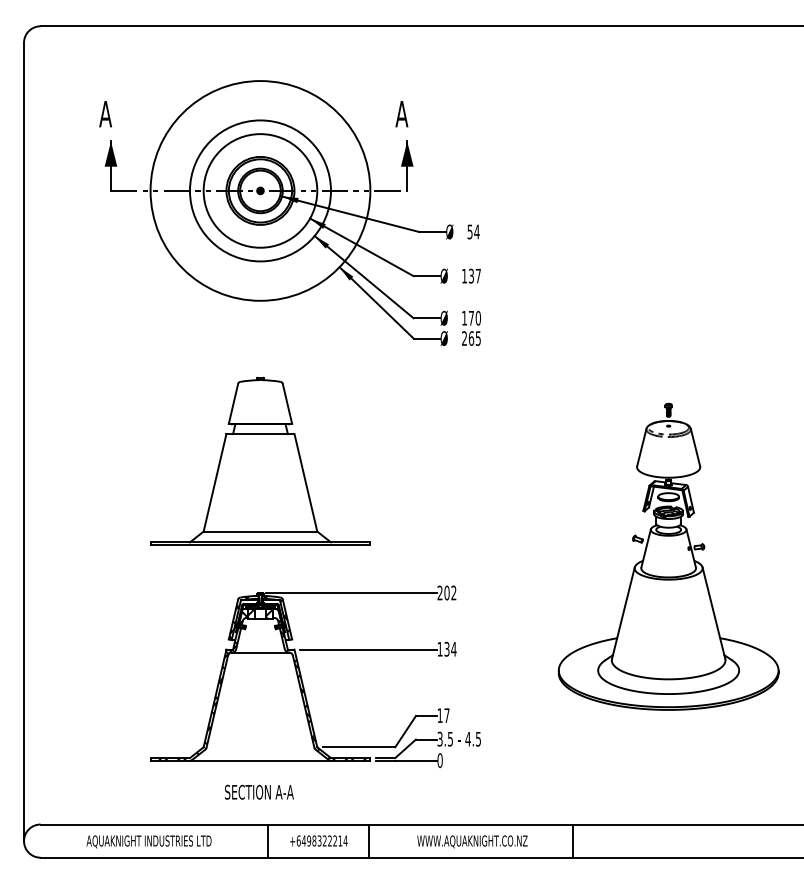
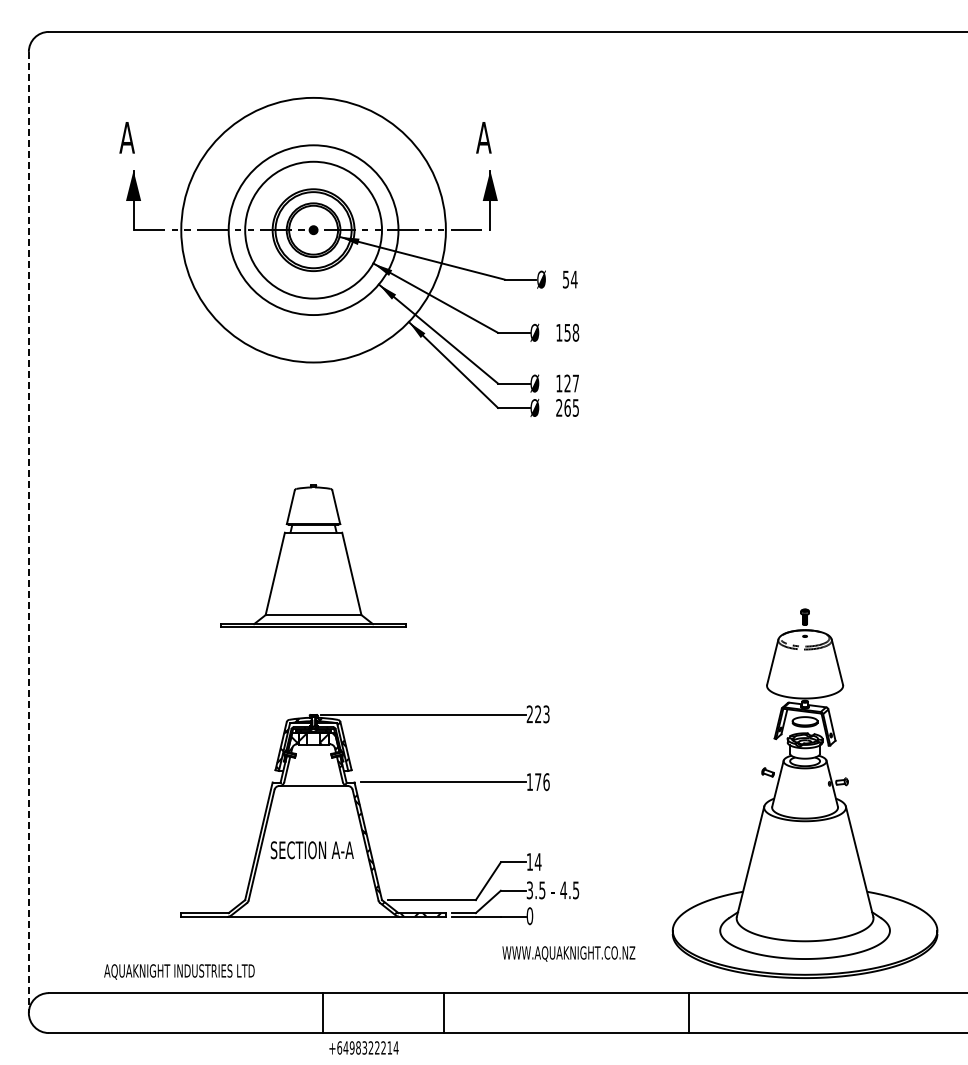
text: (474, 275) -> (571, 332), 137 -> 158
text: (474, 318) -> (571, 383), 170 -> 127
line: (23, 442) -> (28, 532), solid -> dashed
part: (260, 461) -> (313, 555), size x0.7
part: (668, 556) -> (804, 793), moved
text: (450, 593) -> (542, 714), 202 -> 223
text: (450, 649) -> (542, 782), 134 -> 176
hatch: (198, 694) -> (239, 836), removed
text: (446, 715) -> (537, 861), 17 -> 14
text: (258, 792) -> (311, 850), moved
text: (318, 840) -> (363, 1047), moved
text: (149, 841) -> (179, 971), moved
text: (472, 841) -> (568, 953), moved

